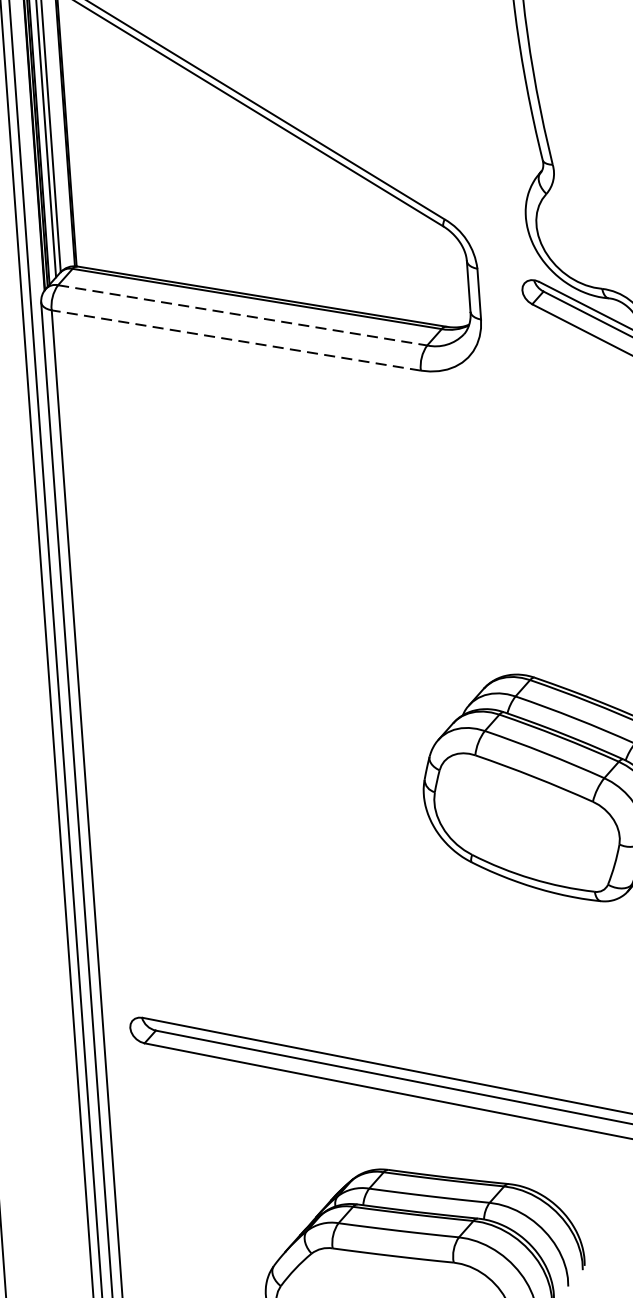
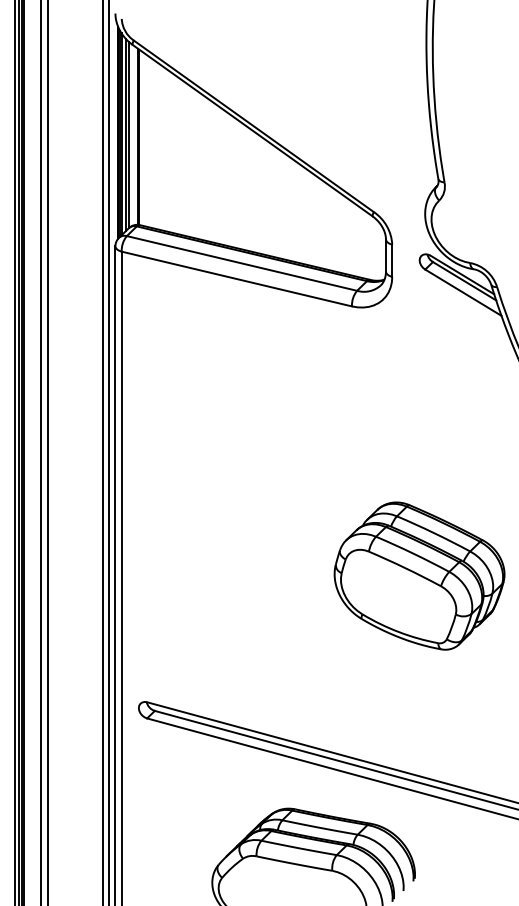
line: (243, 315) -> (242, 263), dashed -> solid
line: (235, 339) -> (236, 278), dashed -> solid

